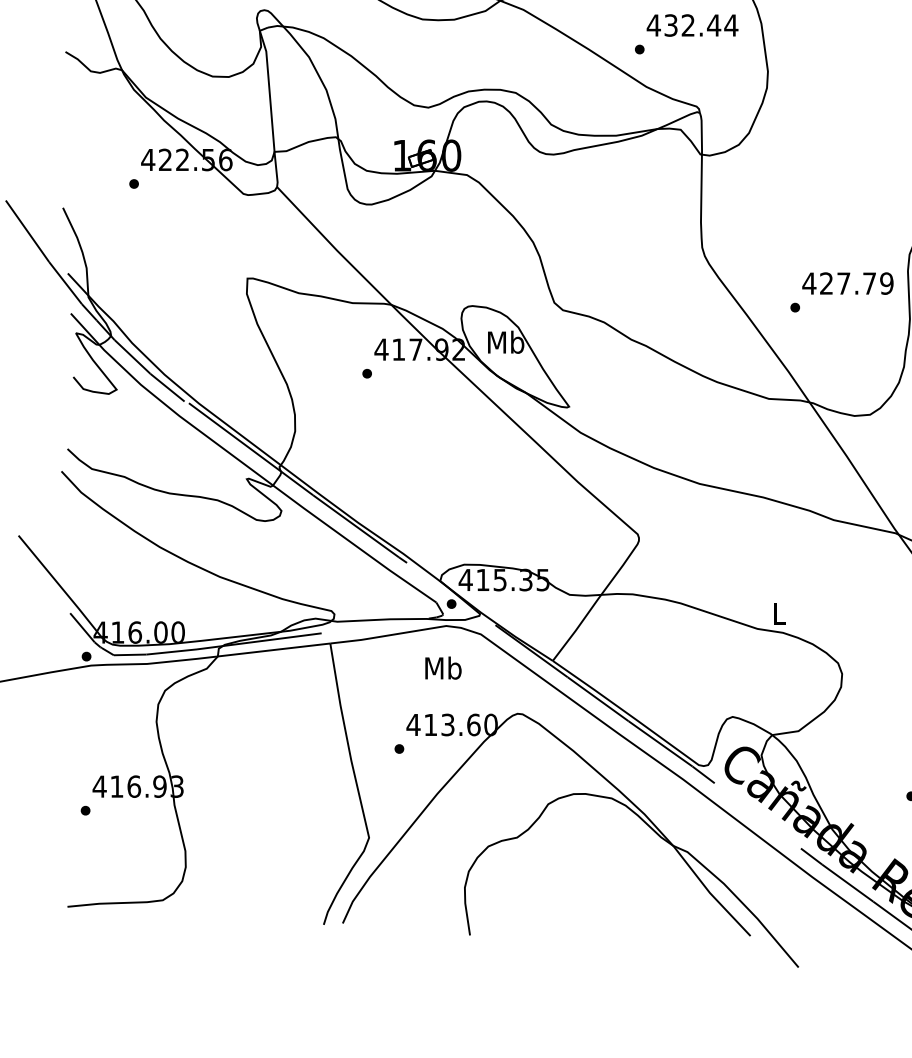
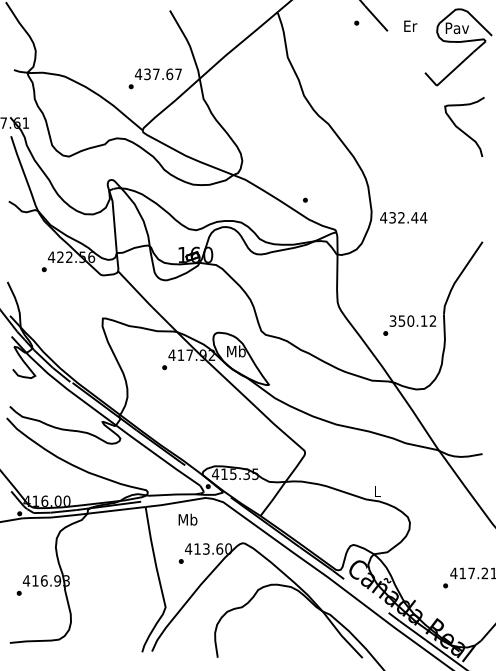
text: (692, 24) -> (403, 217), moved
text: (847, 282) -> (412, 320), 427.79 -> 350.12
text: (442, 667) -> (187, 519), moved

